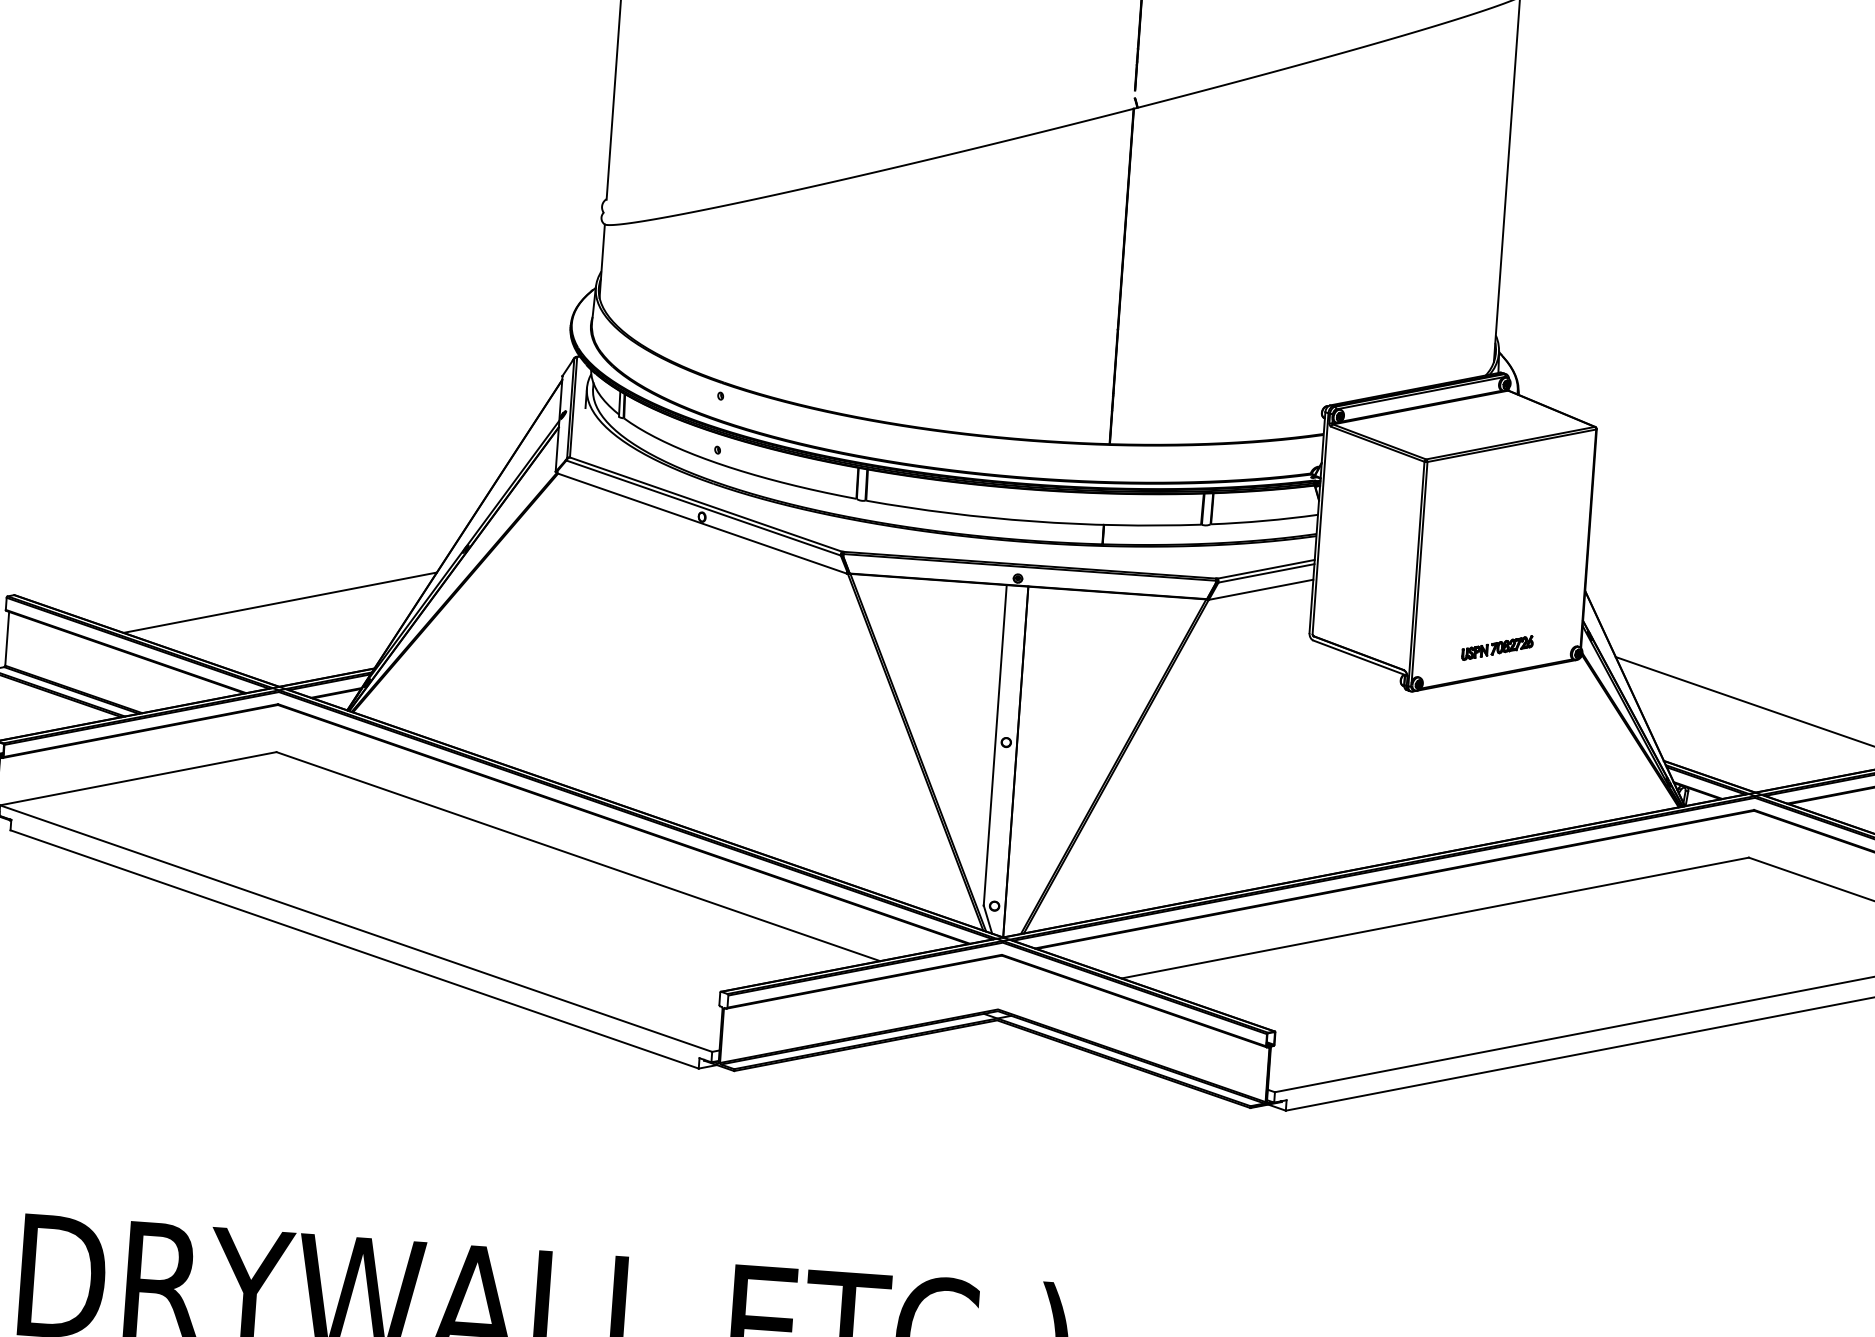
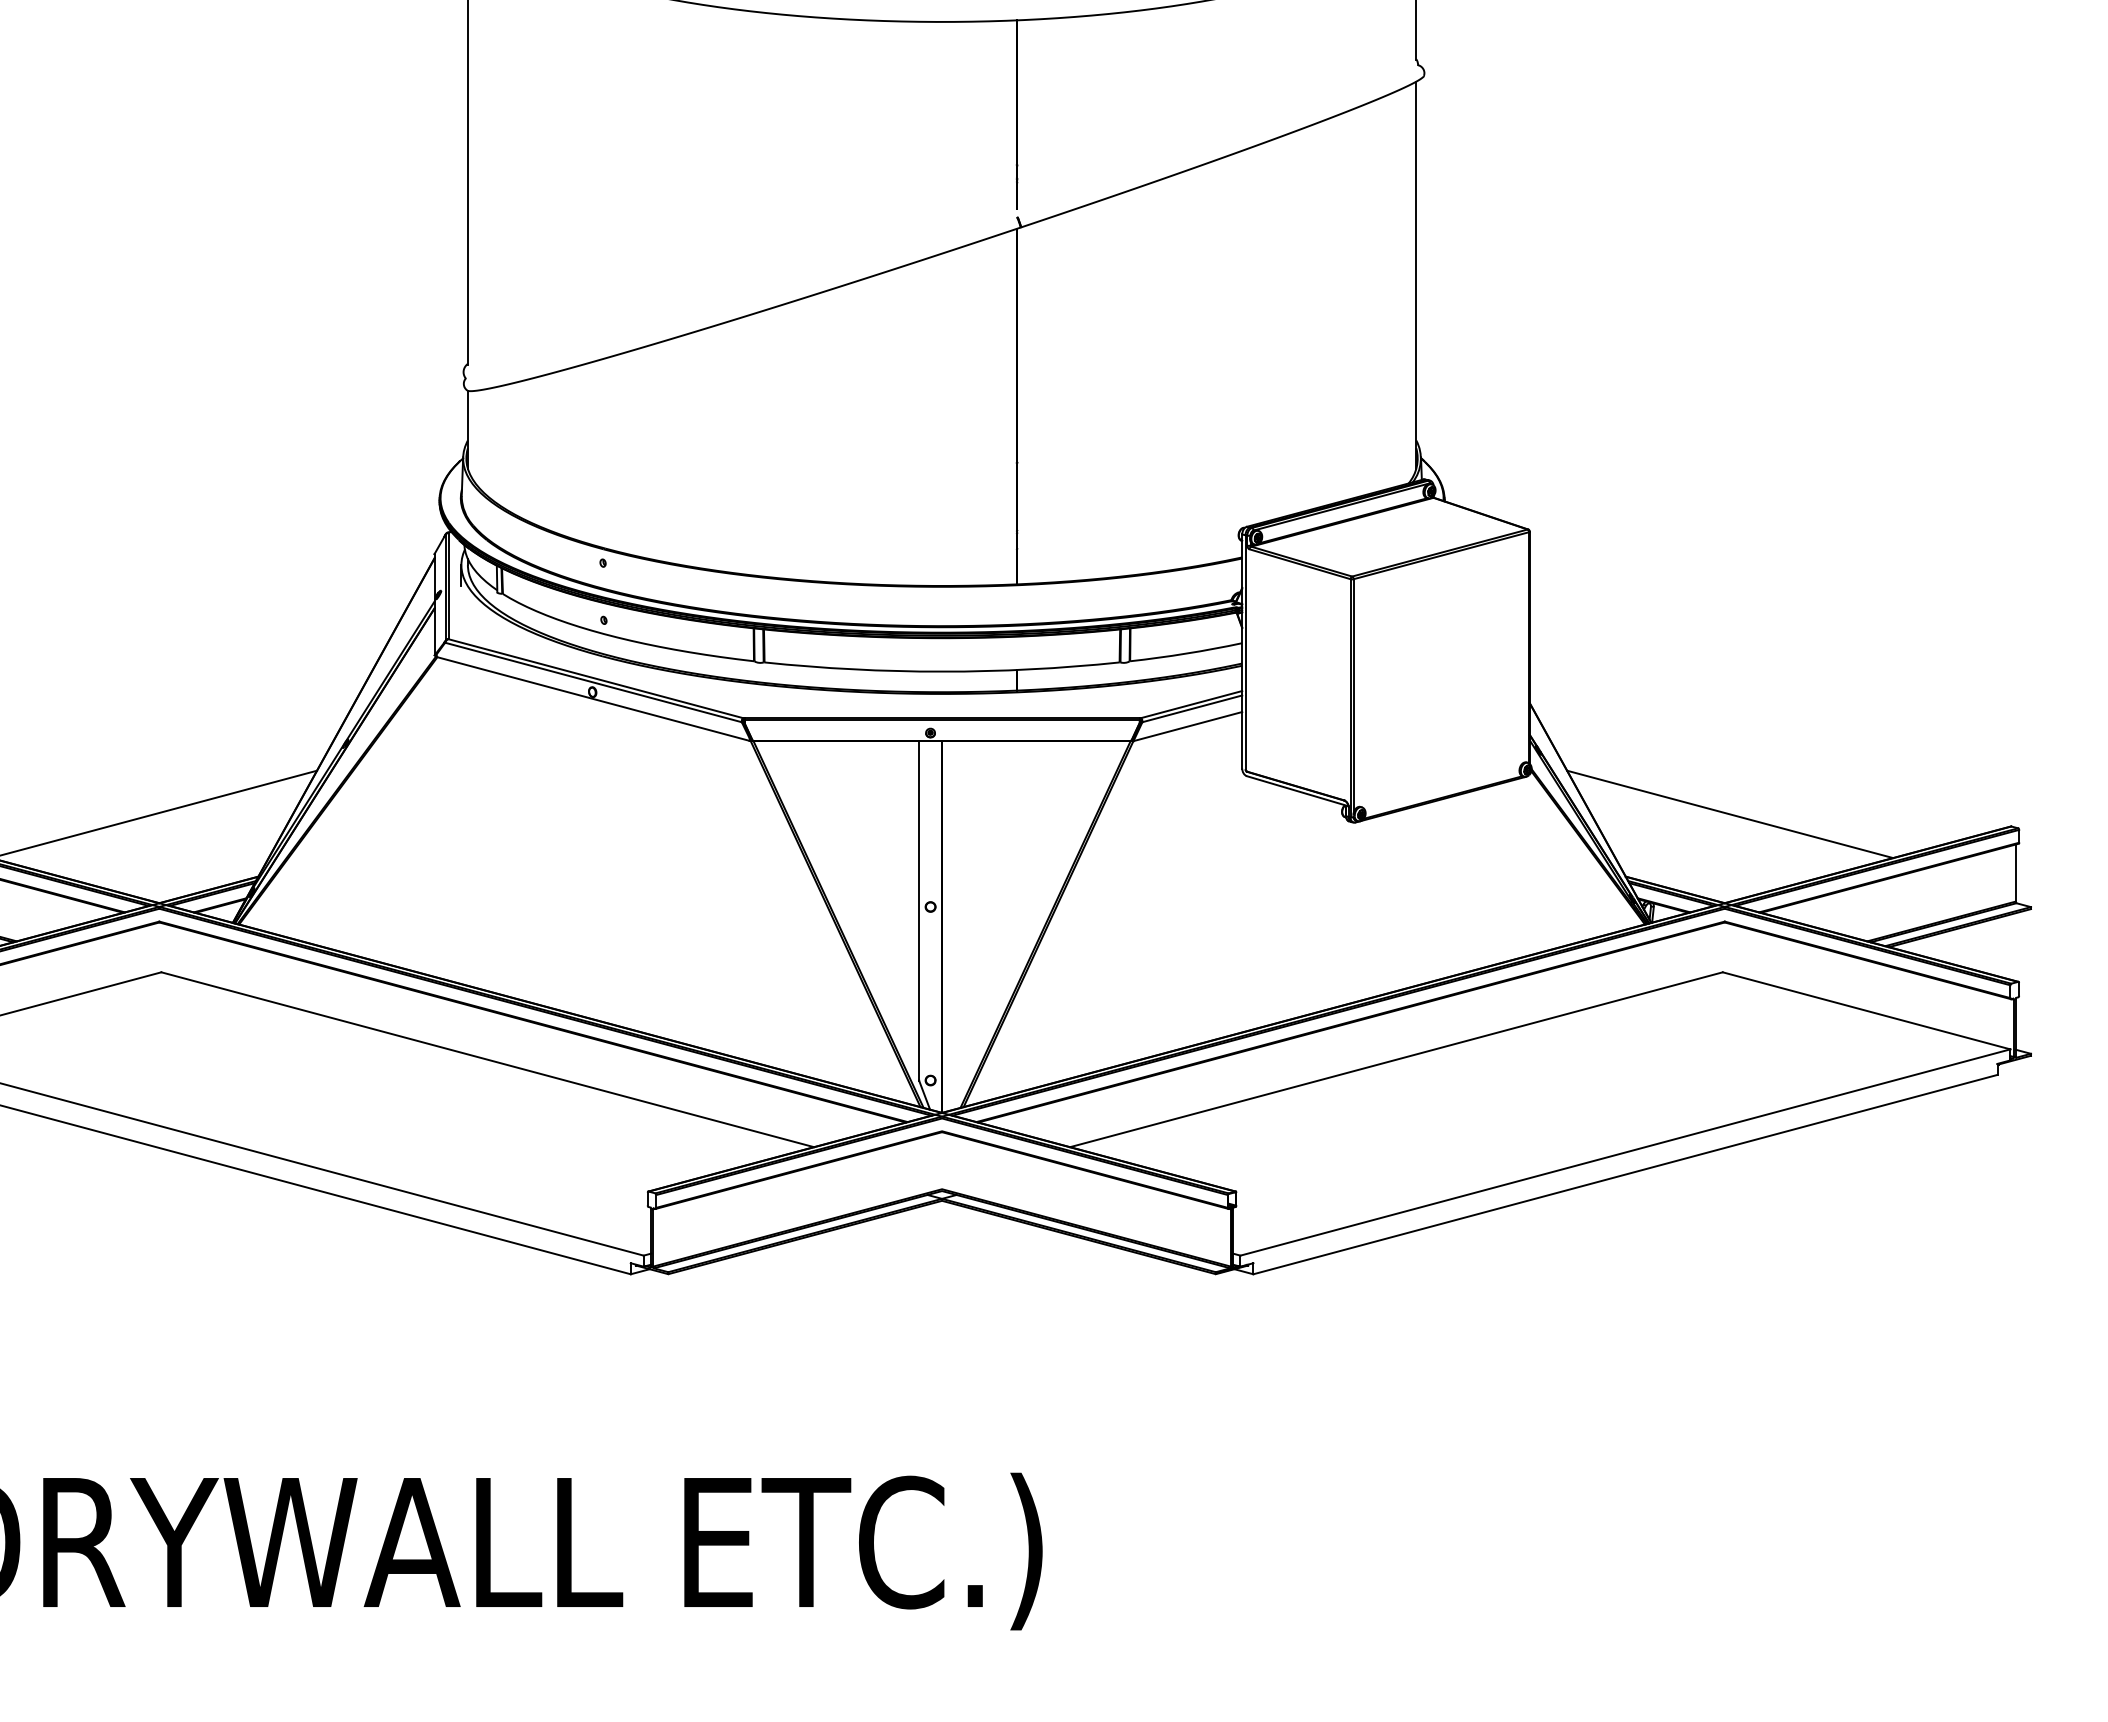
part: (1497, 648) -> (1441, 770), removed

